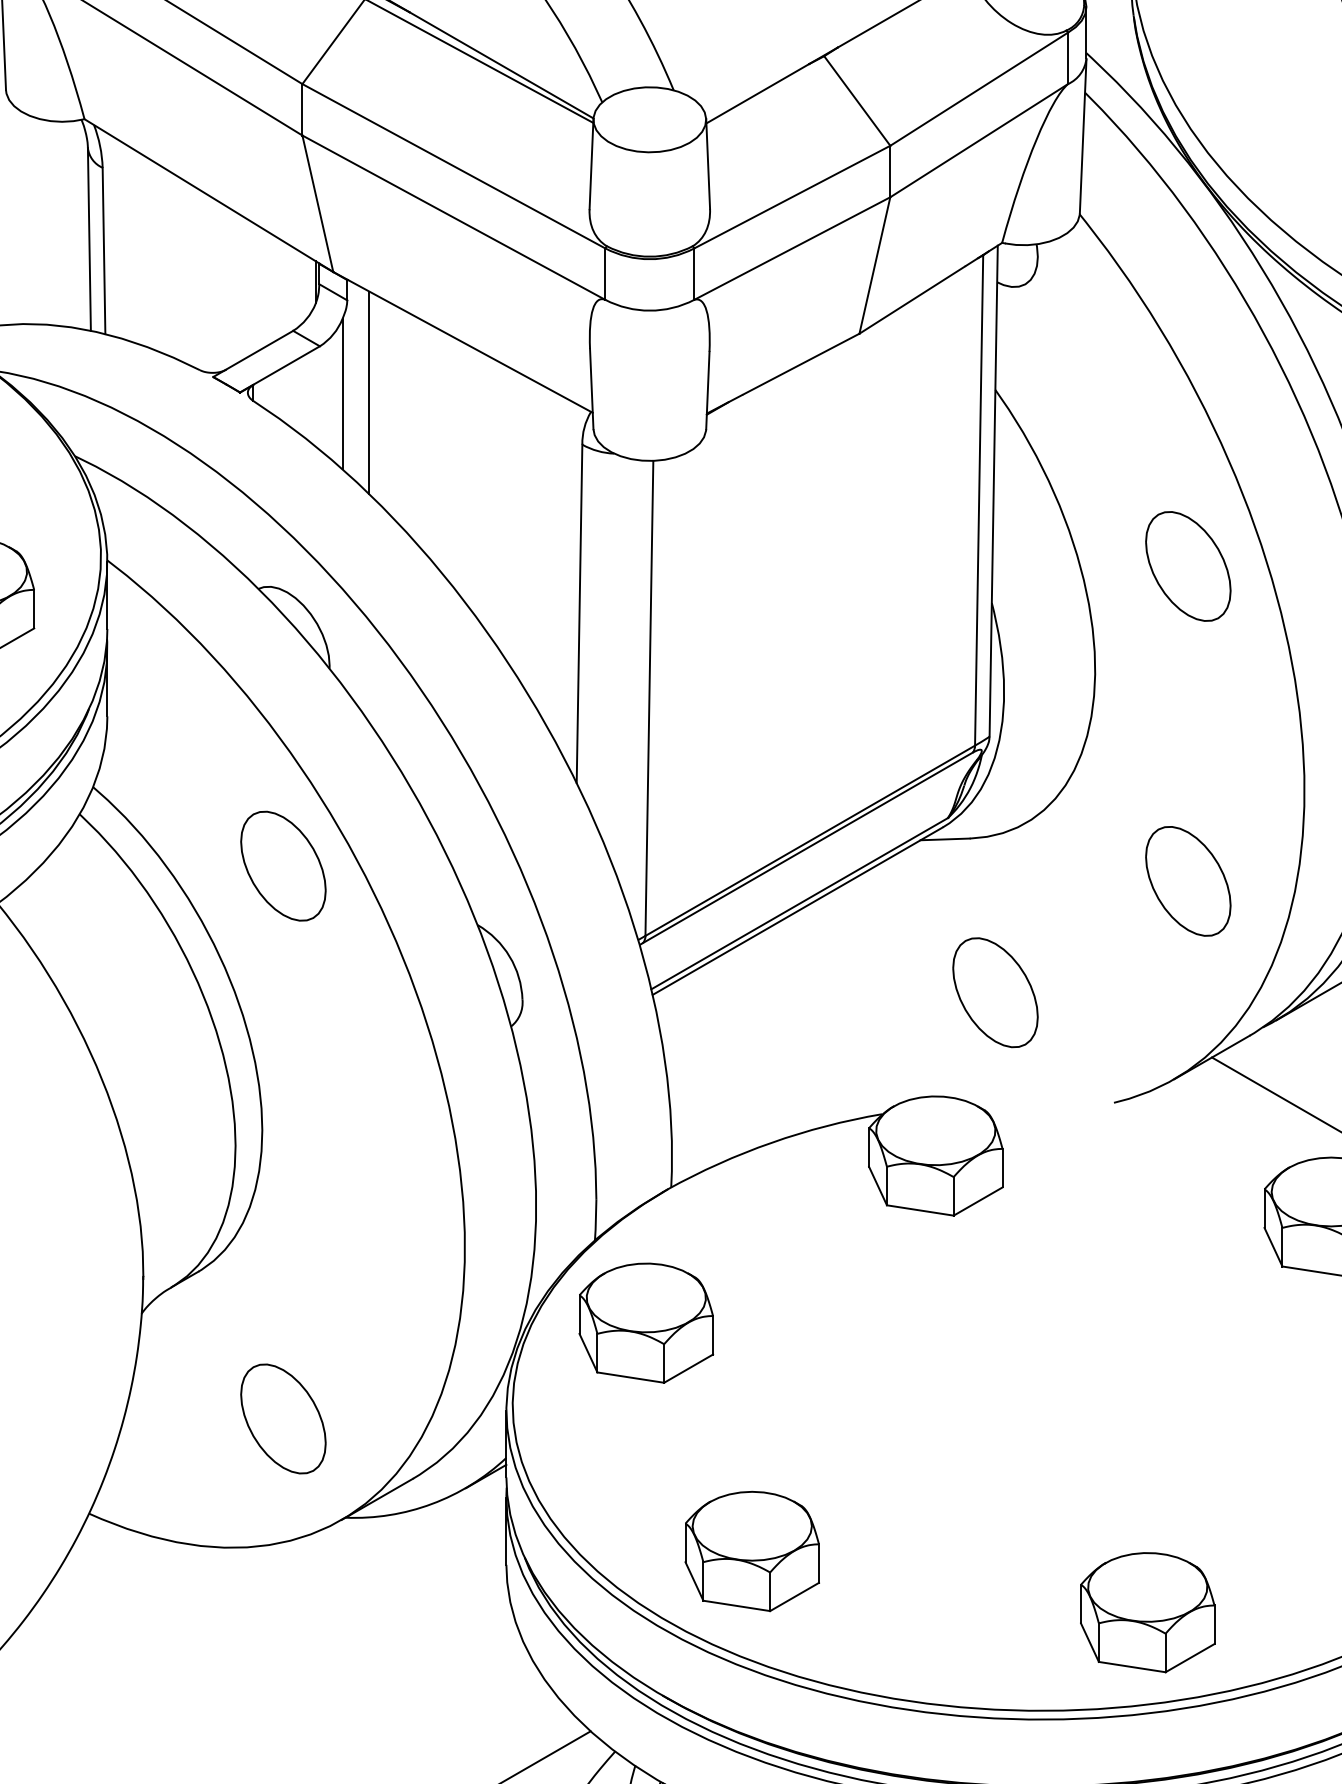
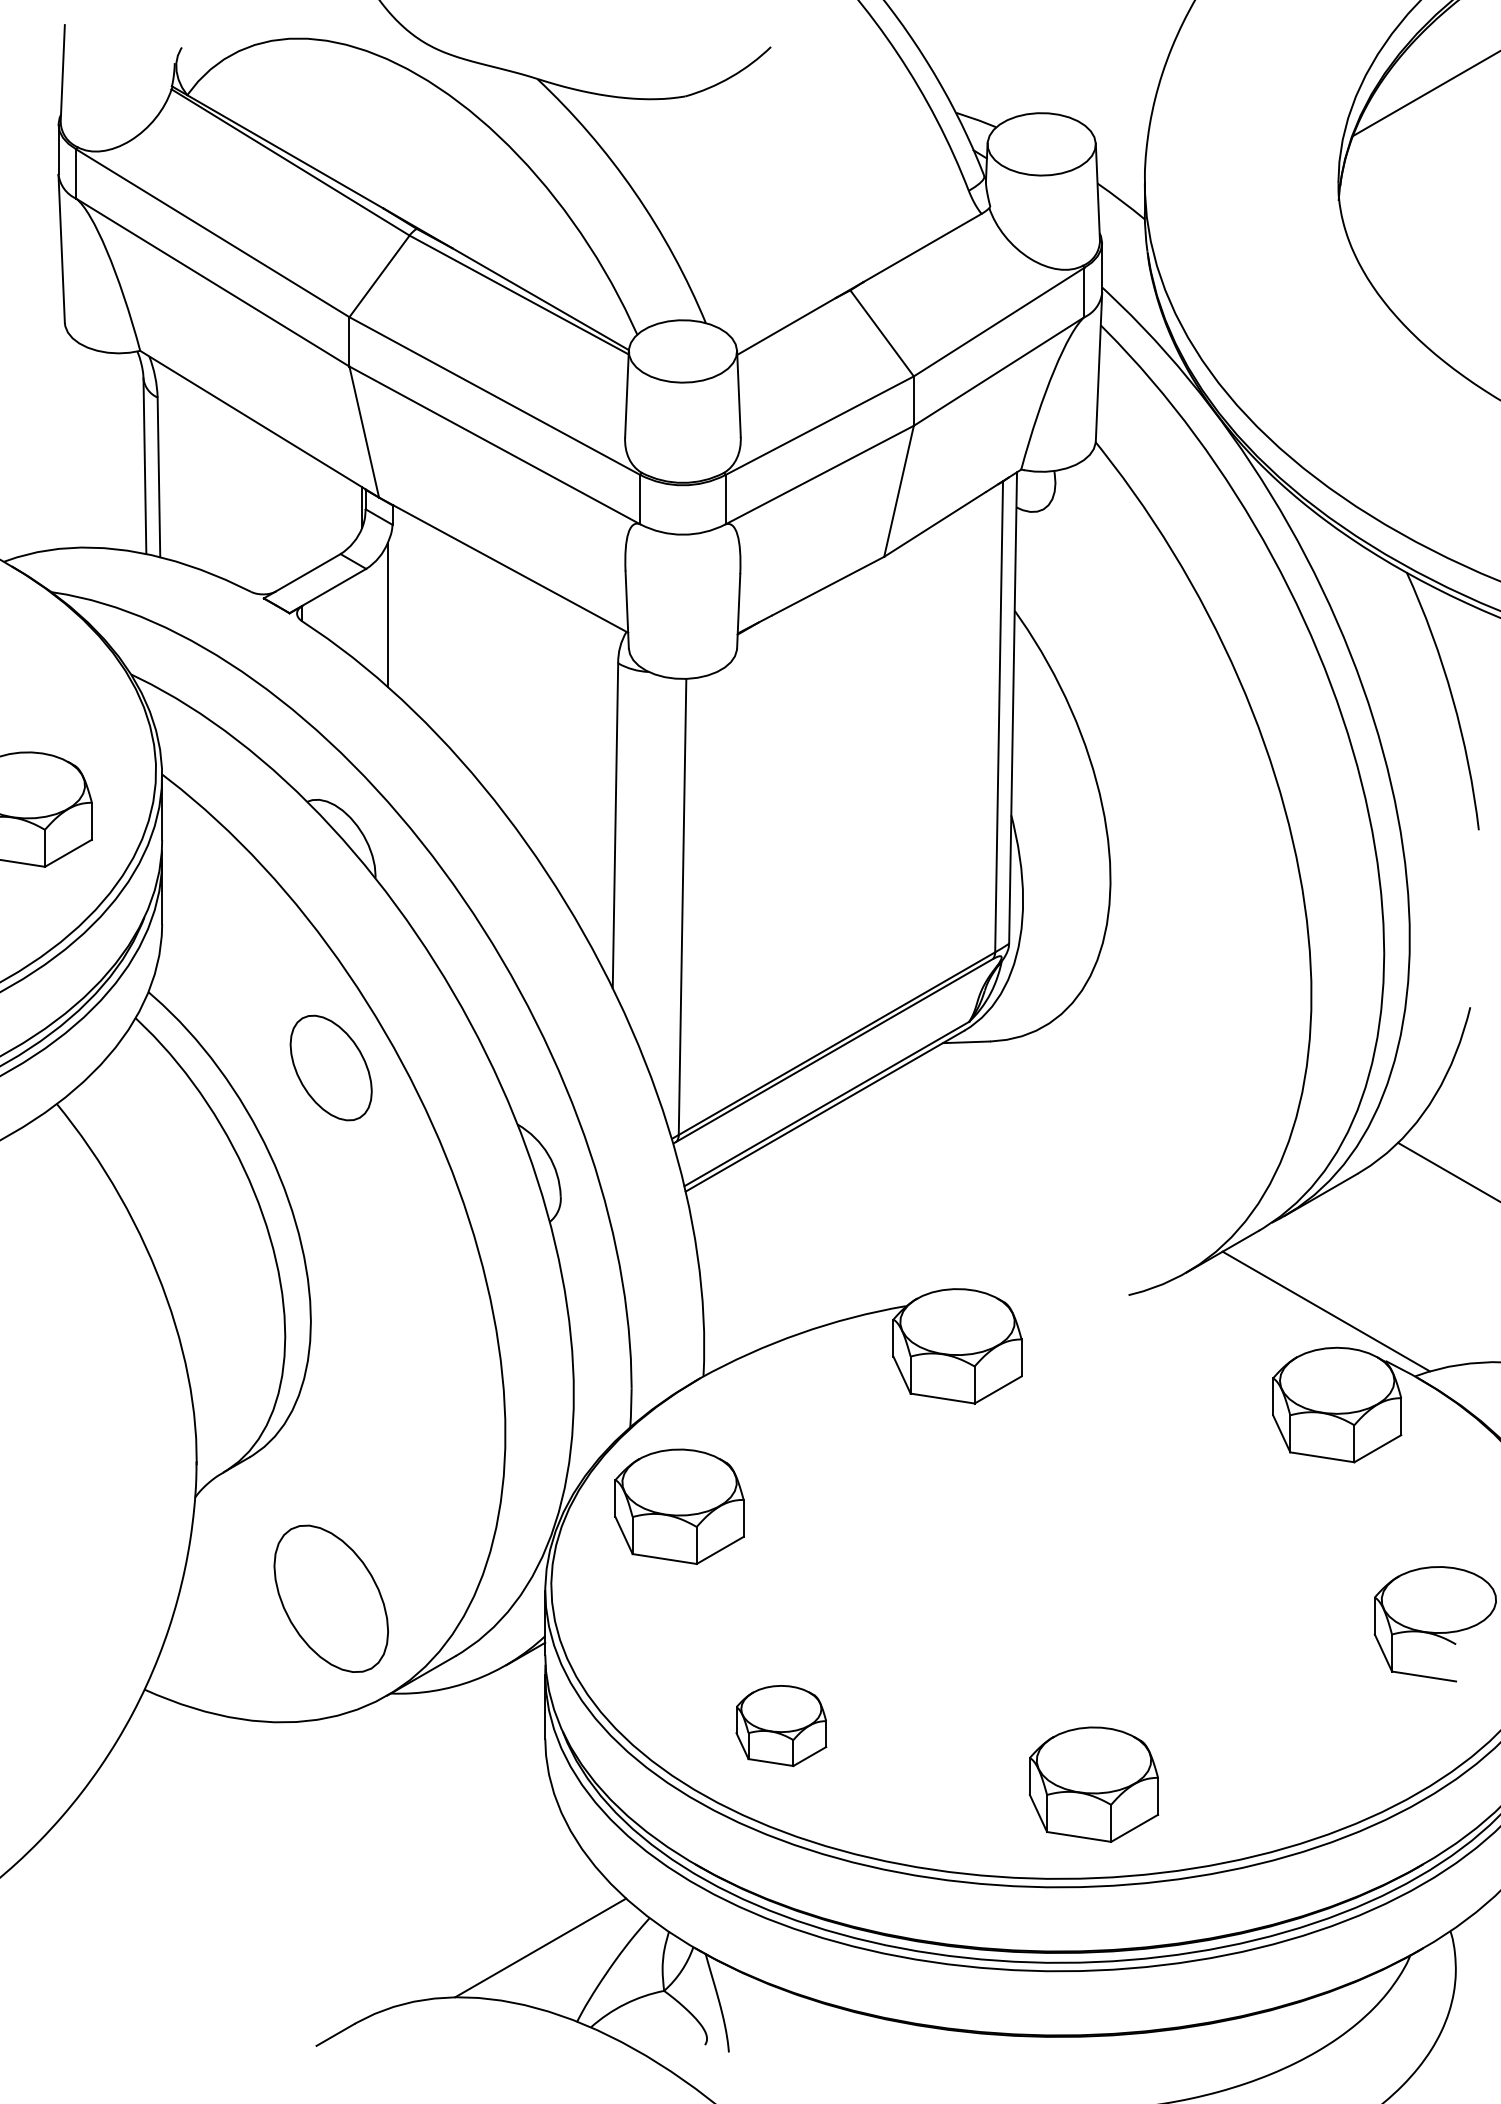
line: (369, 392) -> (413, 613), removed
part: (1187, 566) -> (1199, 780), removed
part: (1187, 881) -> (1199, 1082), removed
part: (995, 992) -> (1014, 1189), removed
part: (282, 1418) -> (330, 1598), size x1.4
part: (752, 1551) -> (781, 1725), size x0.7
part: (1147, 1612) -> (1093, 1784), moved

